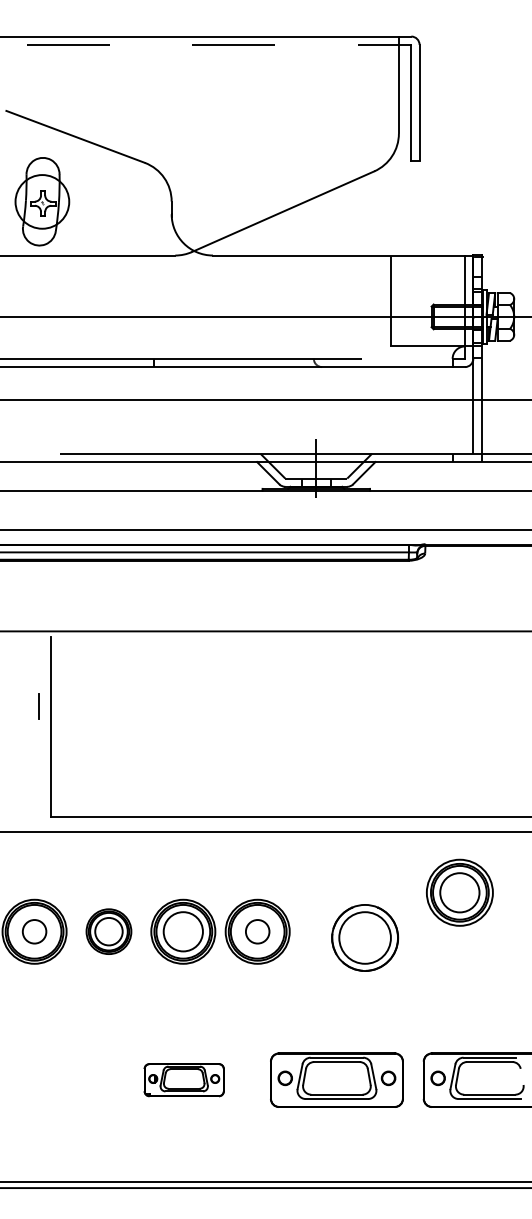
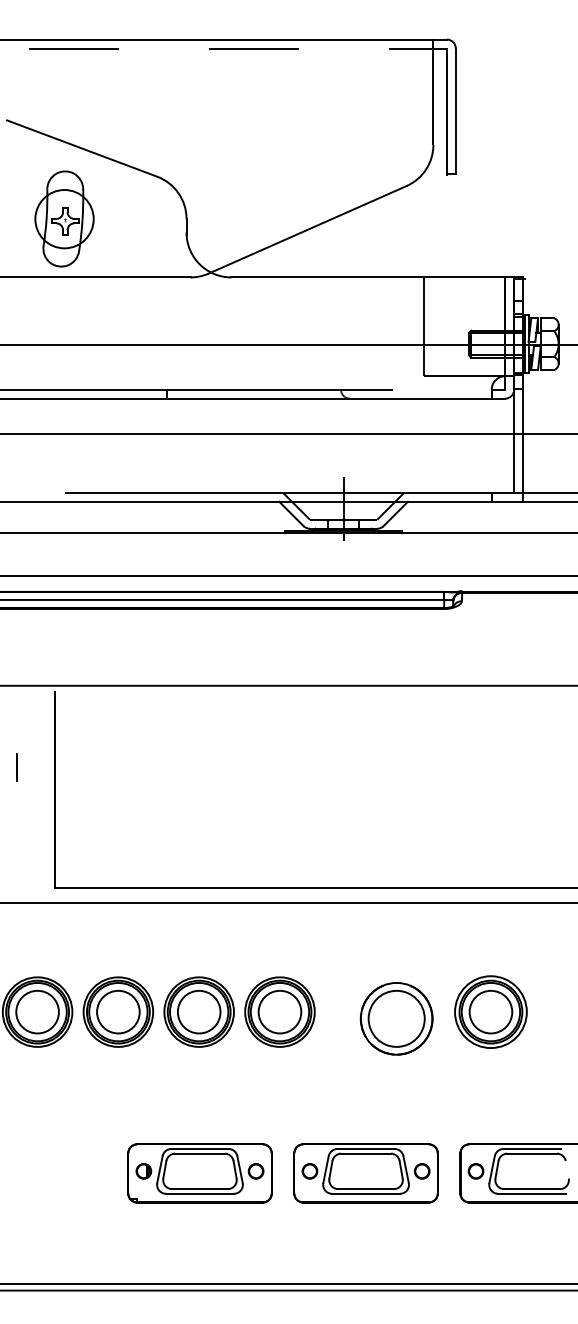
part: (42, 201) -> (64, 218), moved
line: (38, 706) -> (16, 767), moved
part: (459, 892) -> (490, 1011), moved
circle: (34, 931) -> (37, 1011), size x1.67
part: (108, 931) -> (117, 1011), size x1.43
circle: (257, 931) -> (279, 1011), size x1.67
part: (184, 1079) -> (200, 1172), size x1.67

